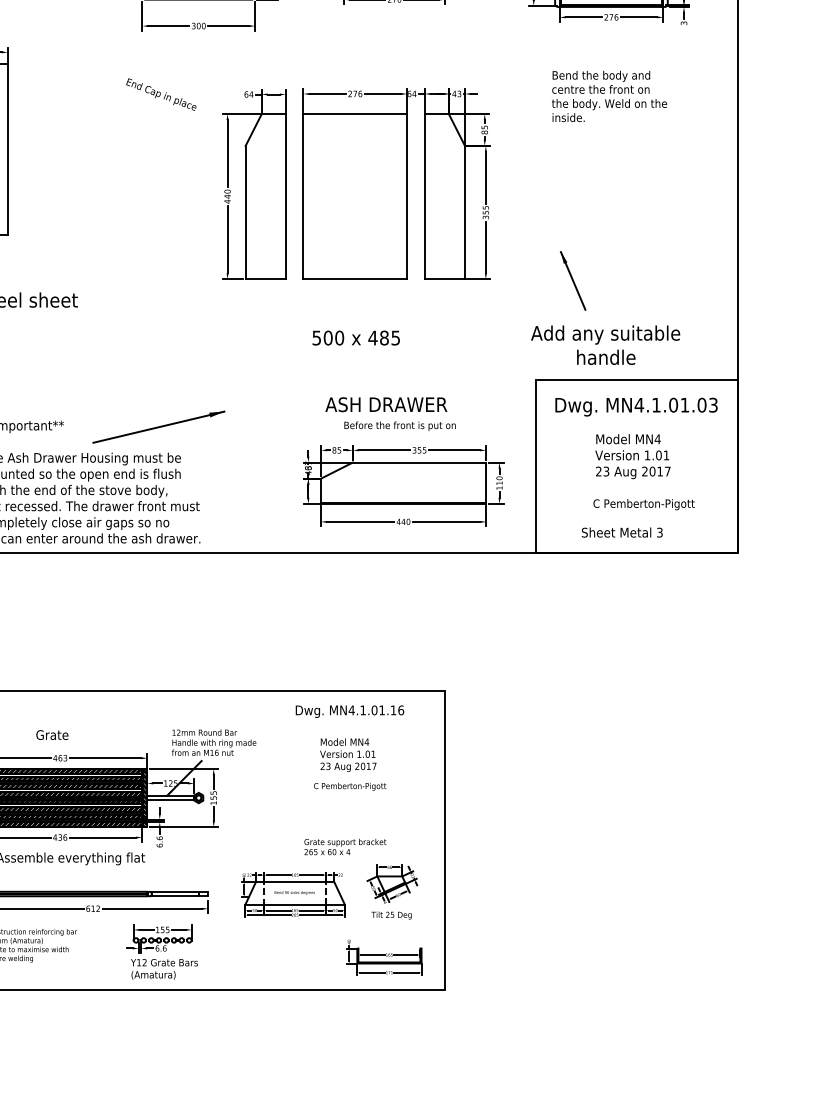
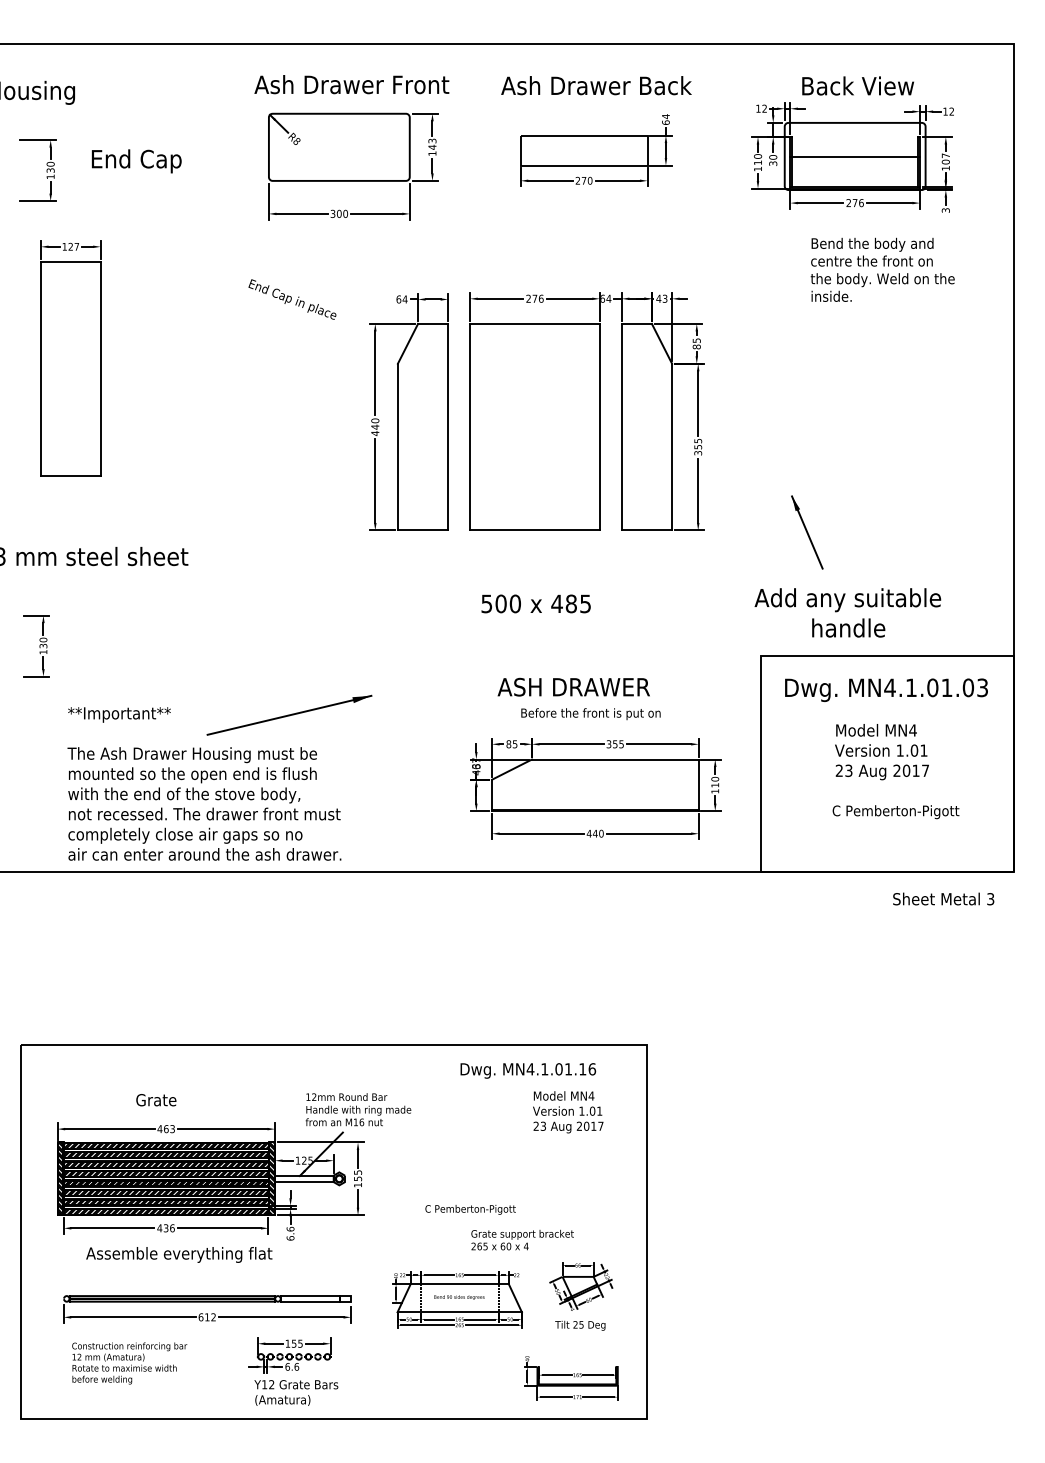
text: (609, 96) -> (882, 269), moved
text: (622, 532) -> (943, 898), moved
text: (348, 755) -> (568, 1112), moved
text: (350, 786) -> (470, 1209), moved

